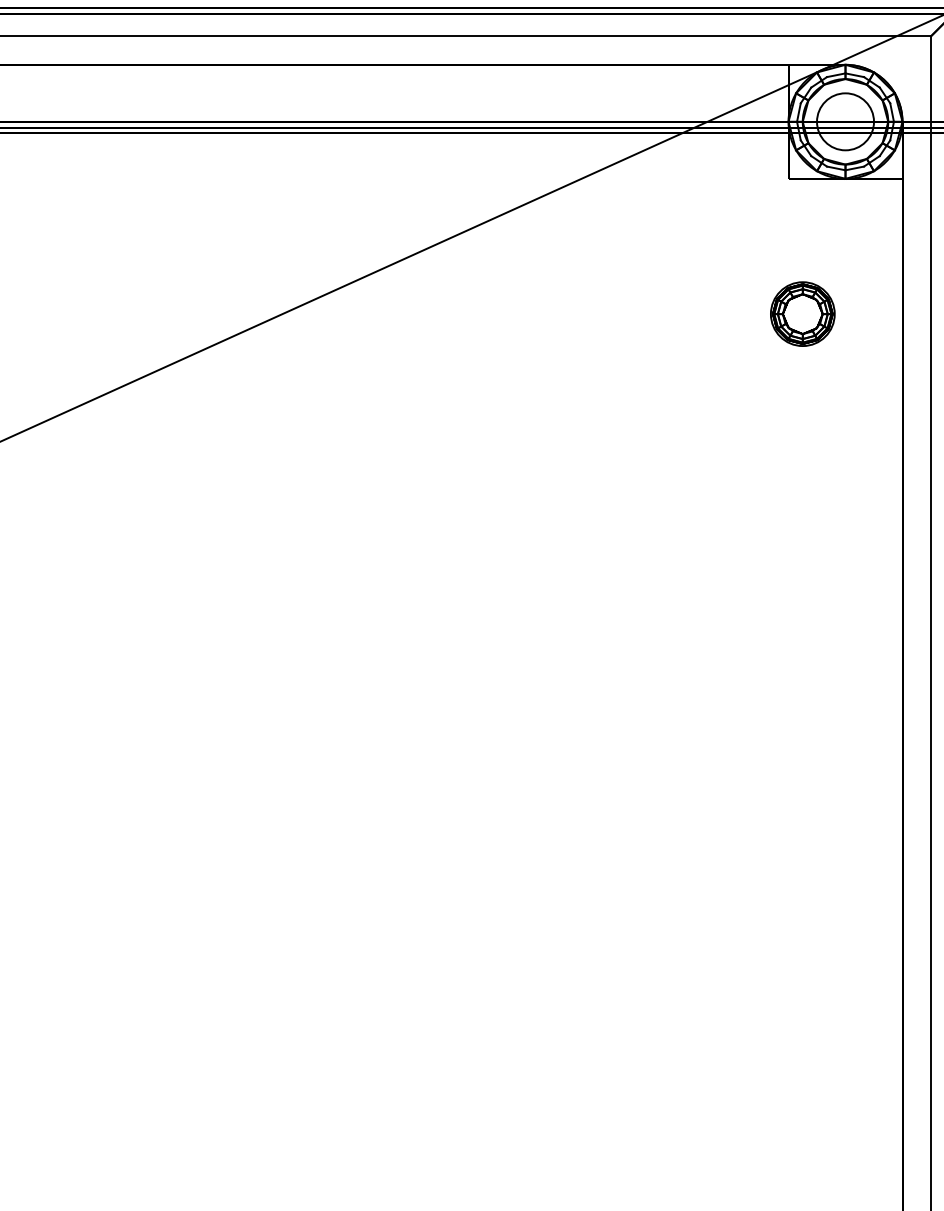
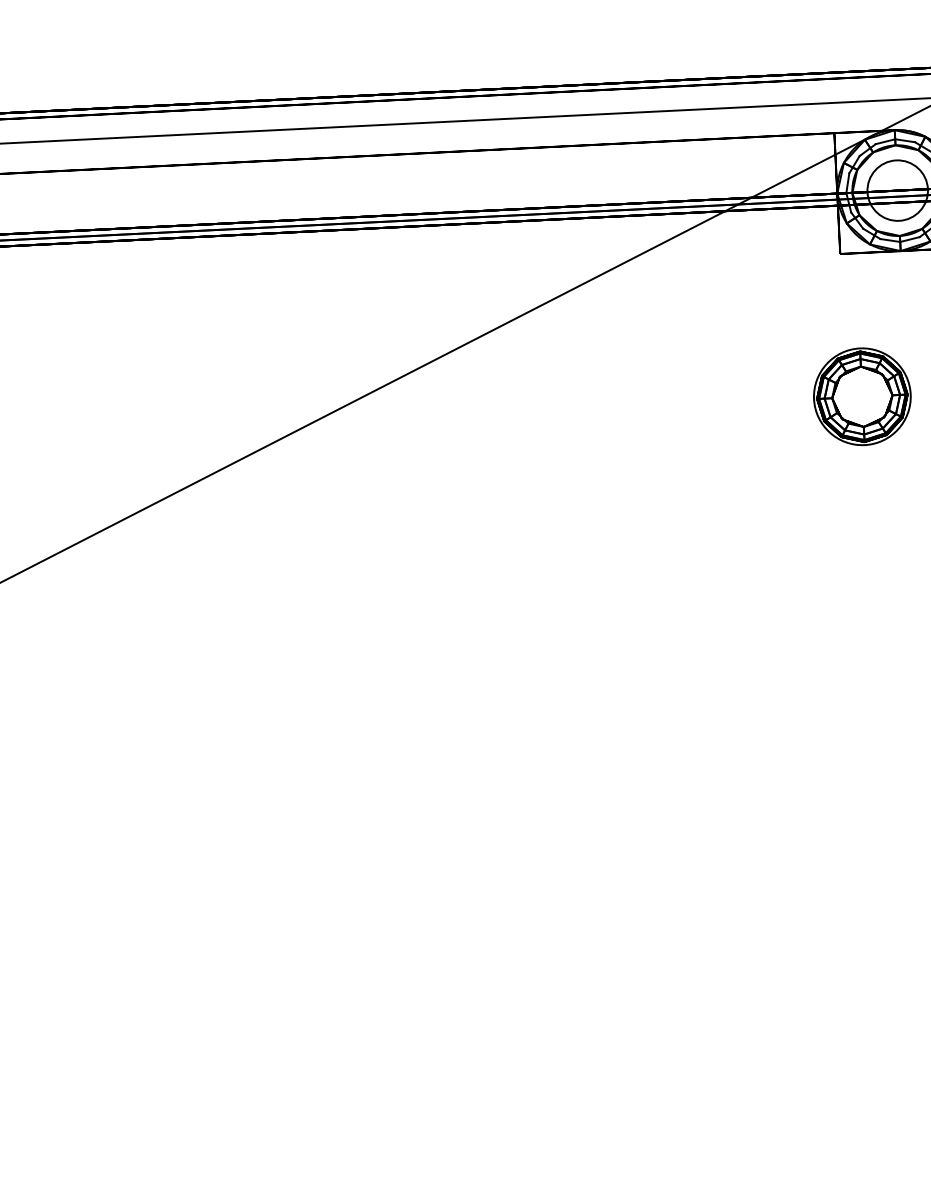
part: (802, 313) -> (862, 396), size x1.43

